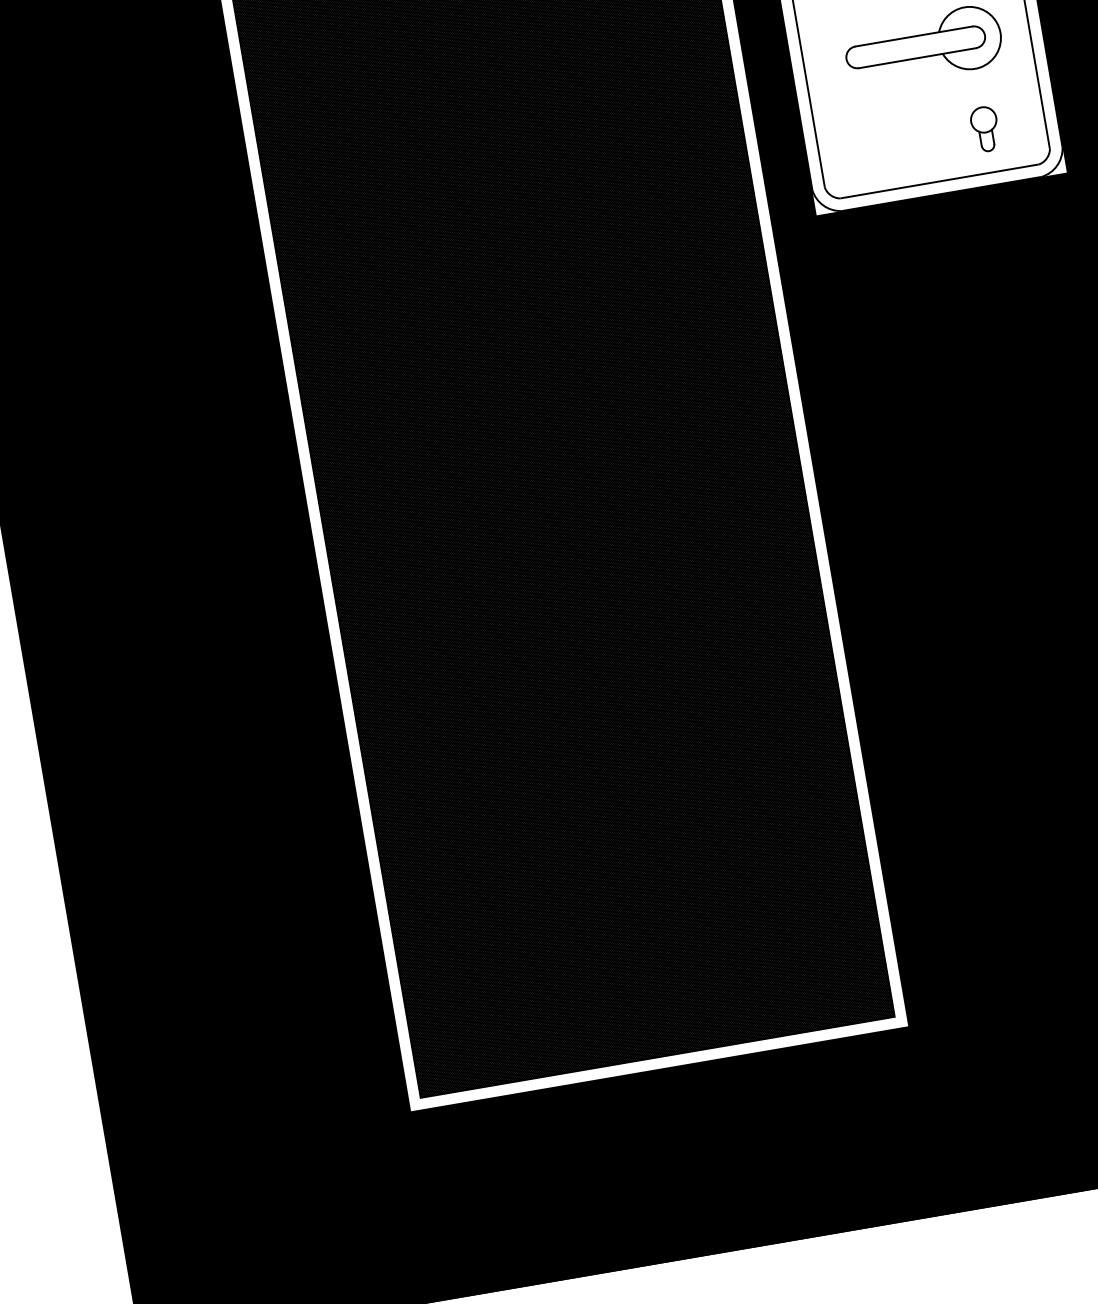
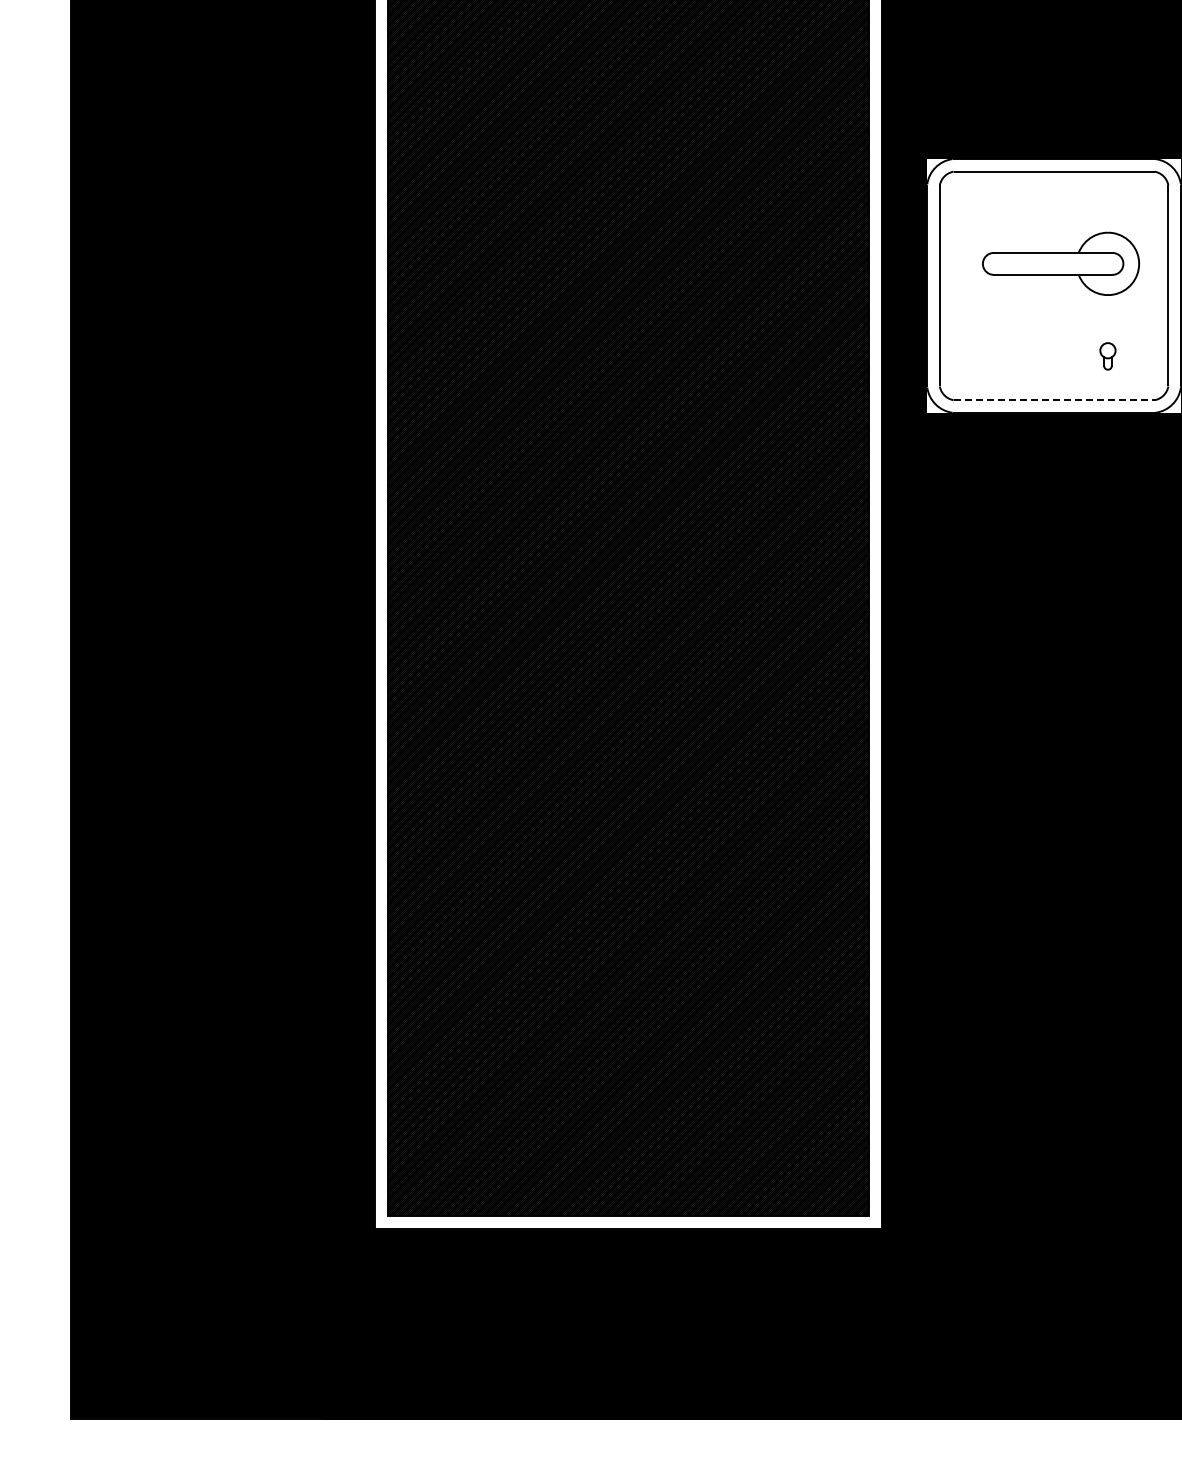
part: (984, 129) -> (1107, 356), size x0.6
line: (940, 181) -> (1054, 400), solid -> dashed

